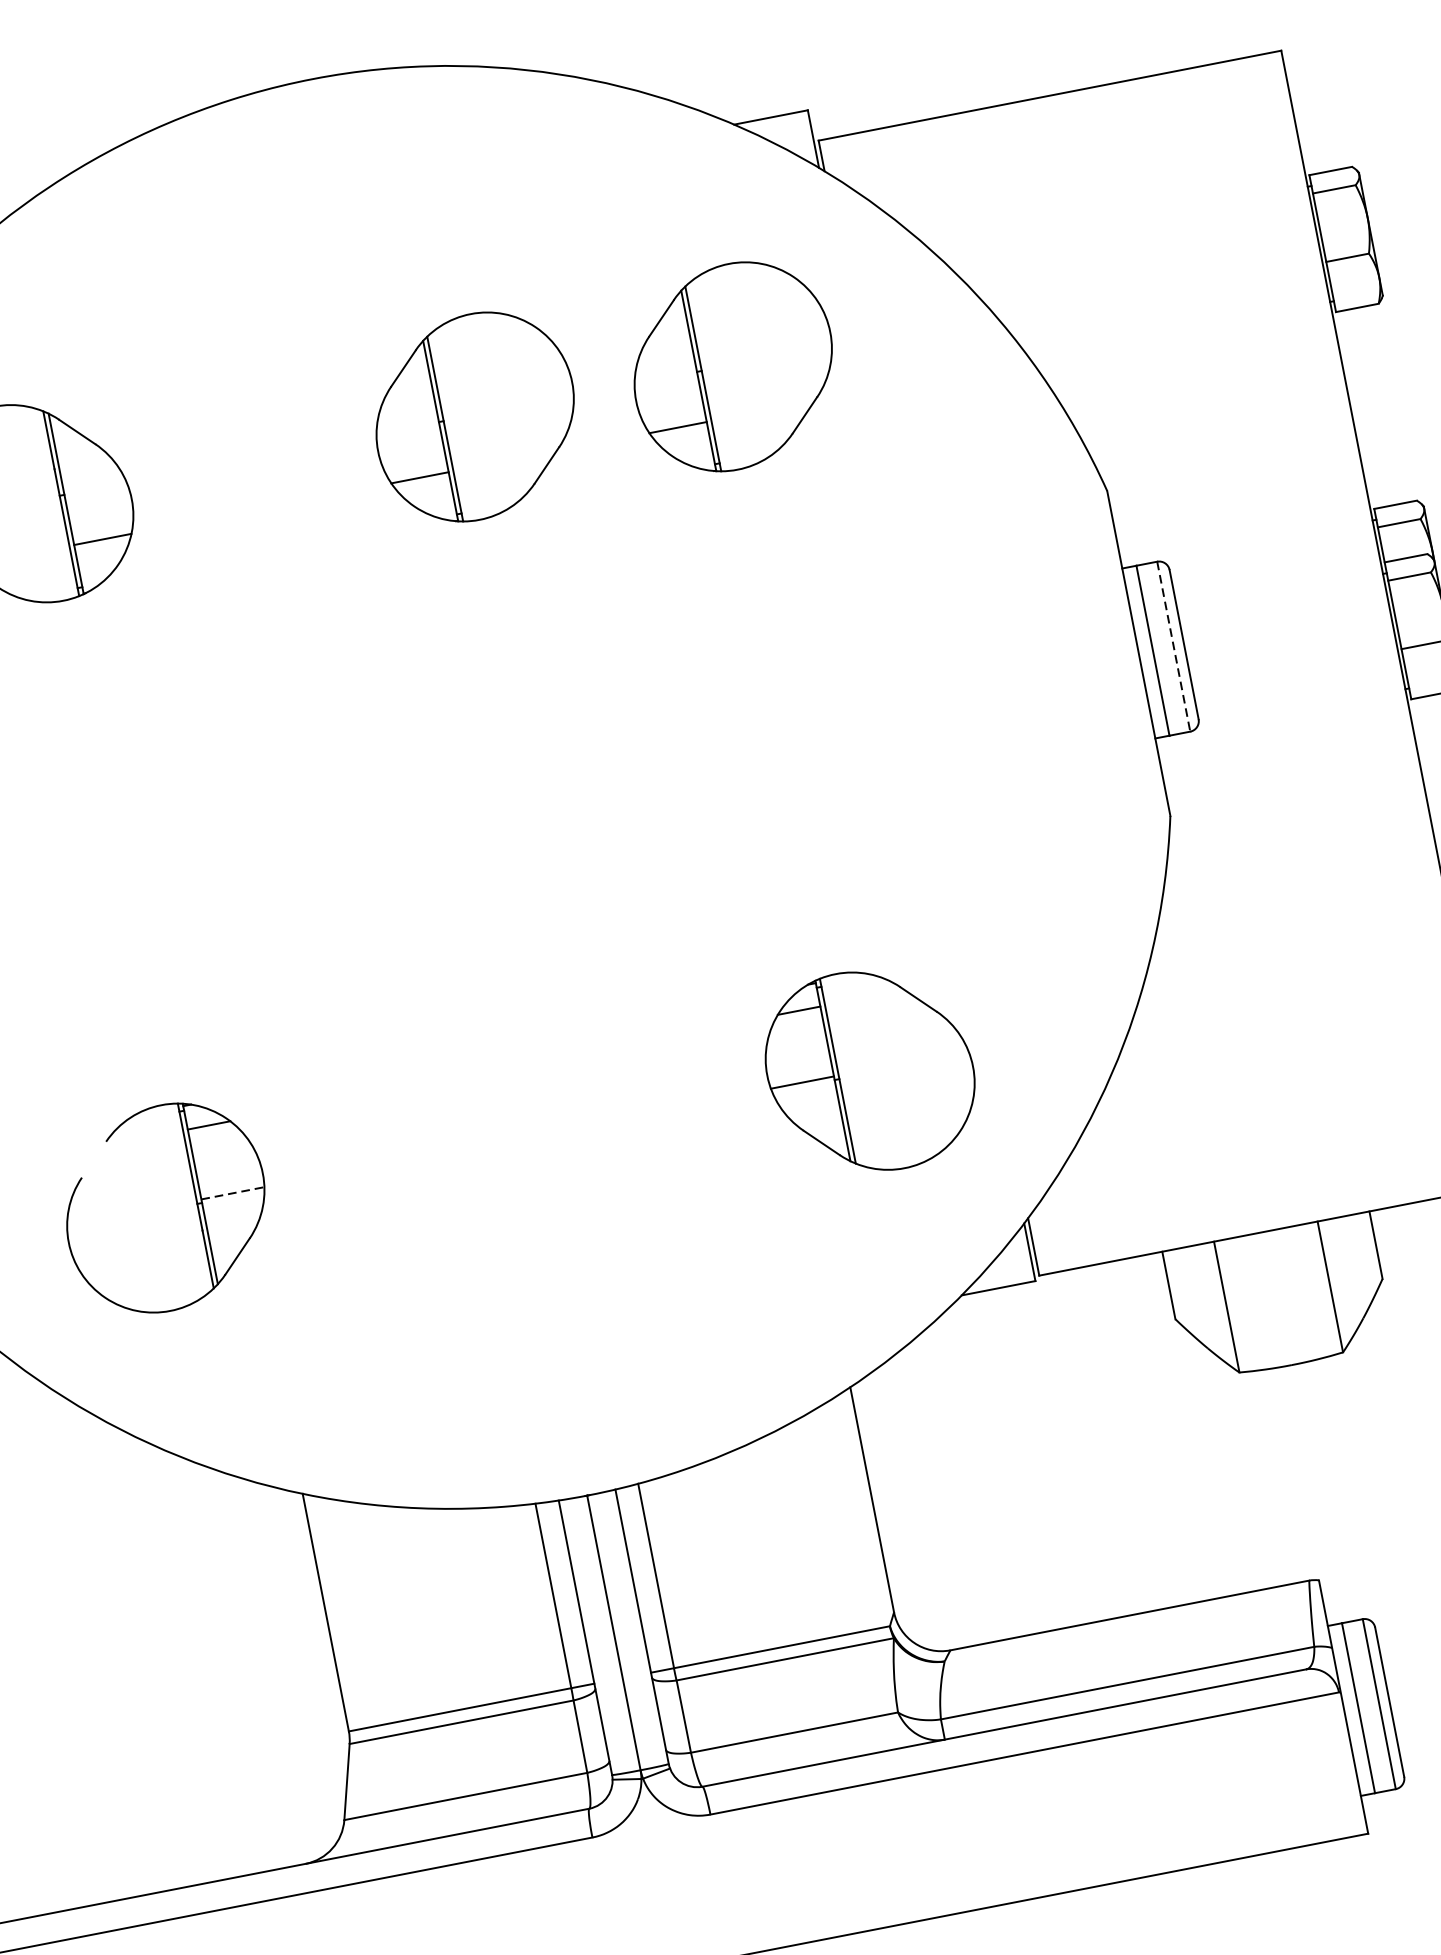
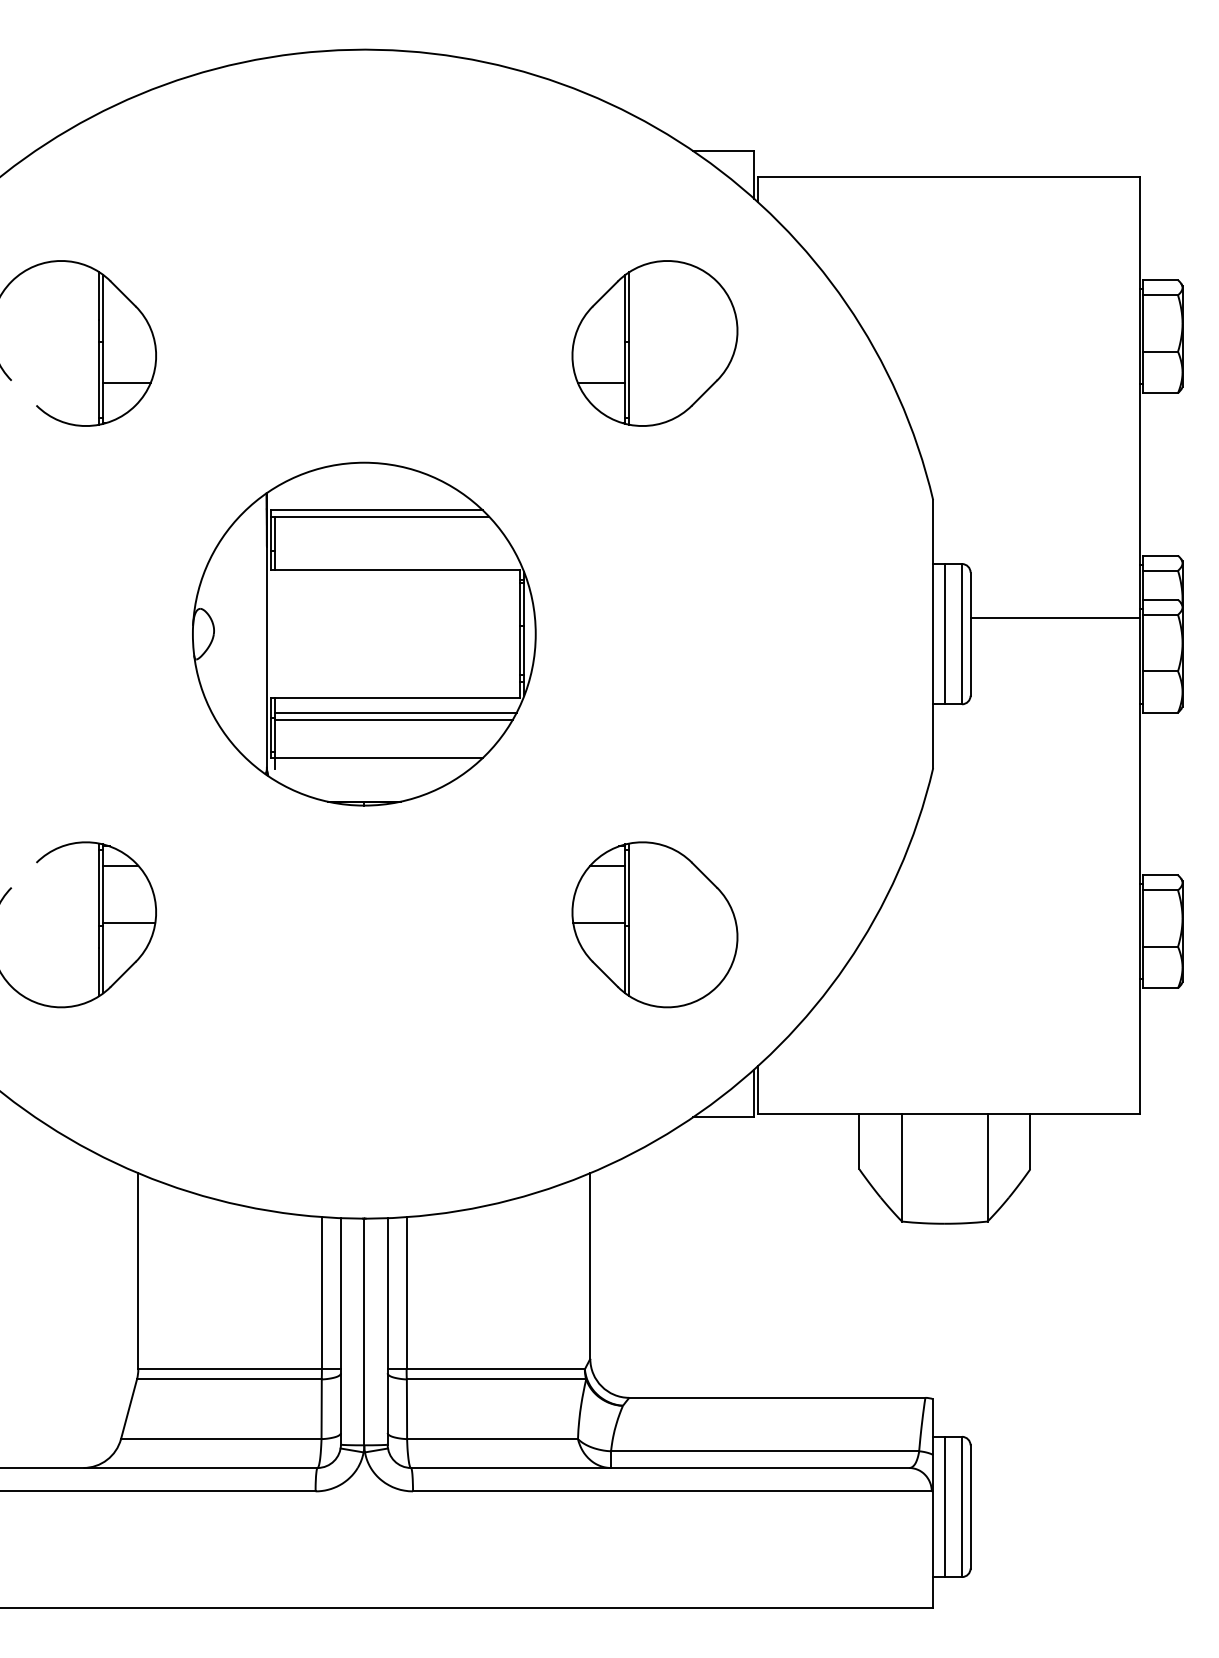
part: (474, 417) -> (441, 343), removed
line: (1281, 604) -> (1054, 617), added
line: (1174, 646) -> (962, 634), dashed -> solid
part: (449, 786) -> (364, 633), added
line: (233, 1193) -> (129, 923), dashed -> solid

